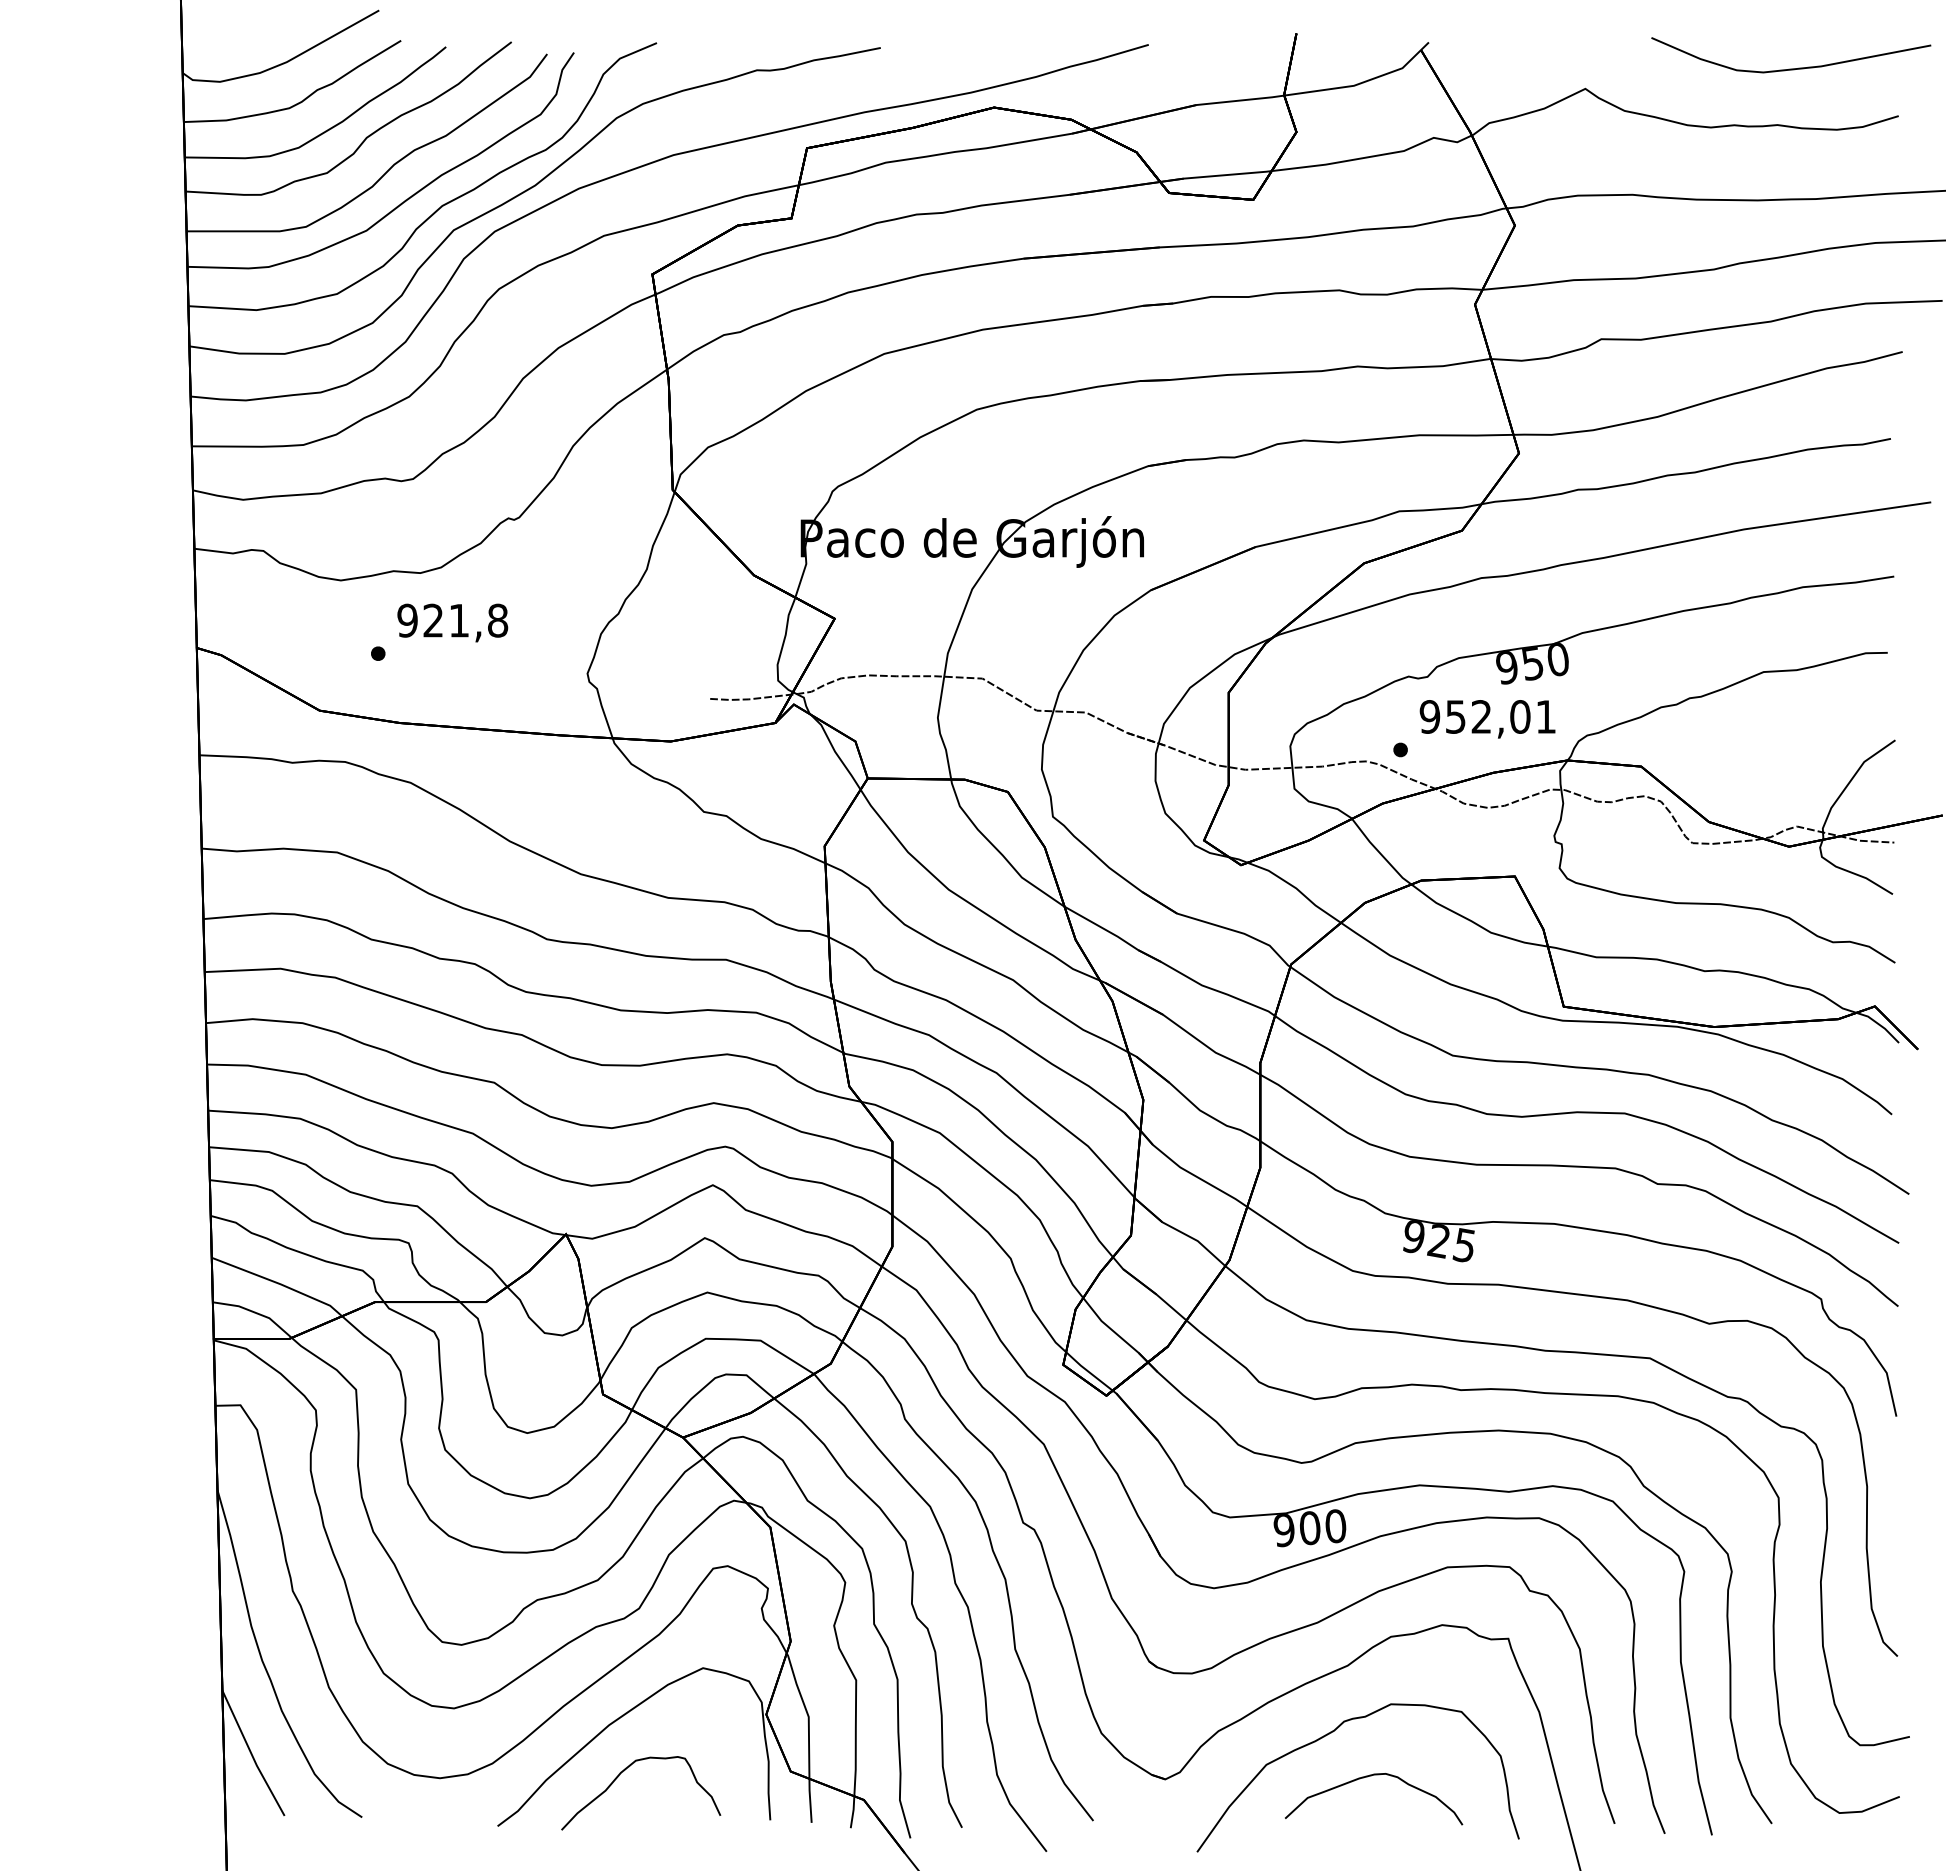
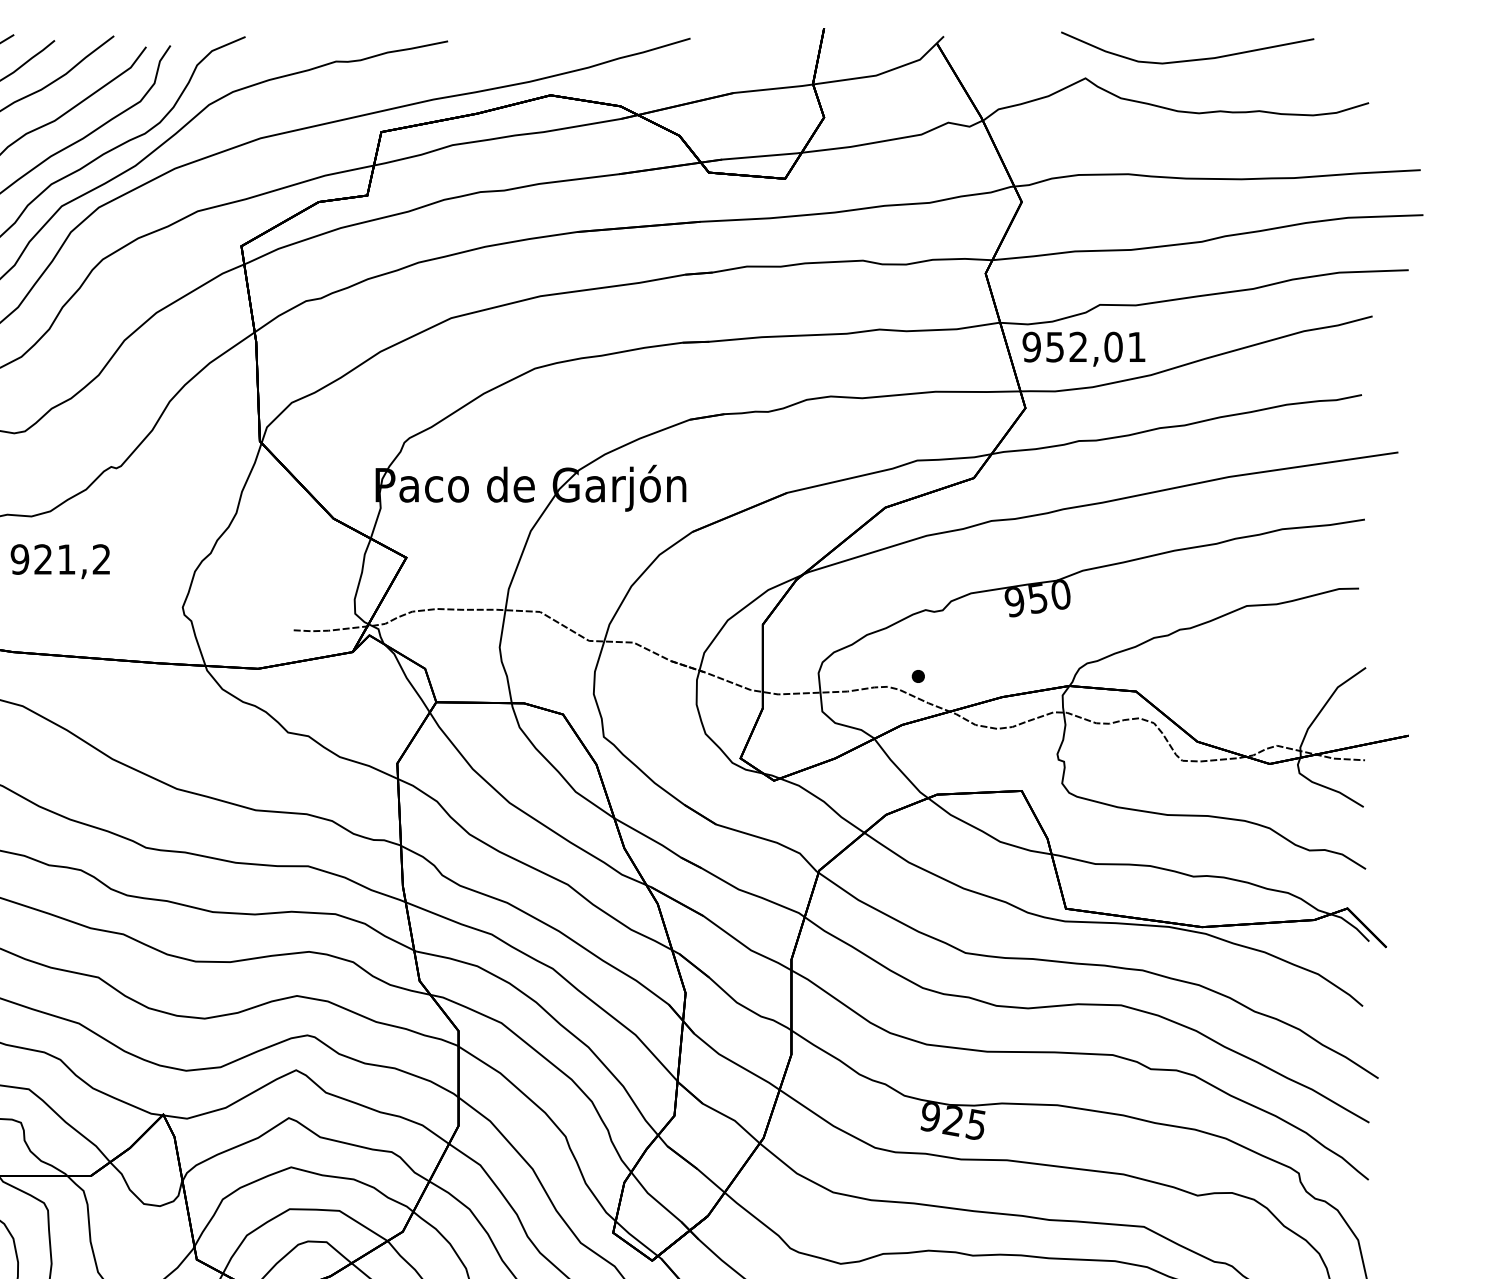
curve: (1791, 68) -> (1187, 59), moved
text: (498, 620) -> (102, 559), 921,8 -> 921,2
text: (1487, 719) -> (1083, 349), moved

